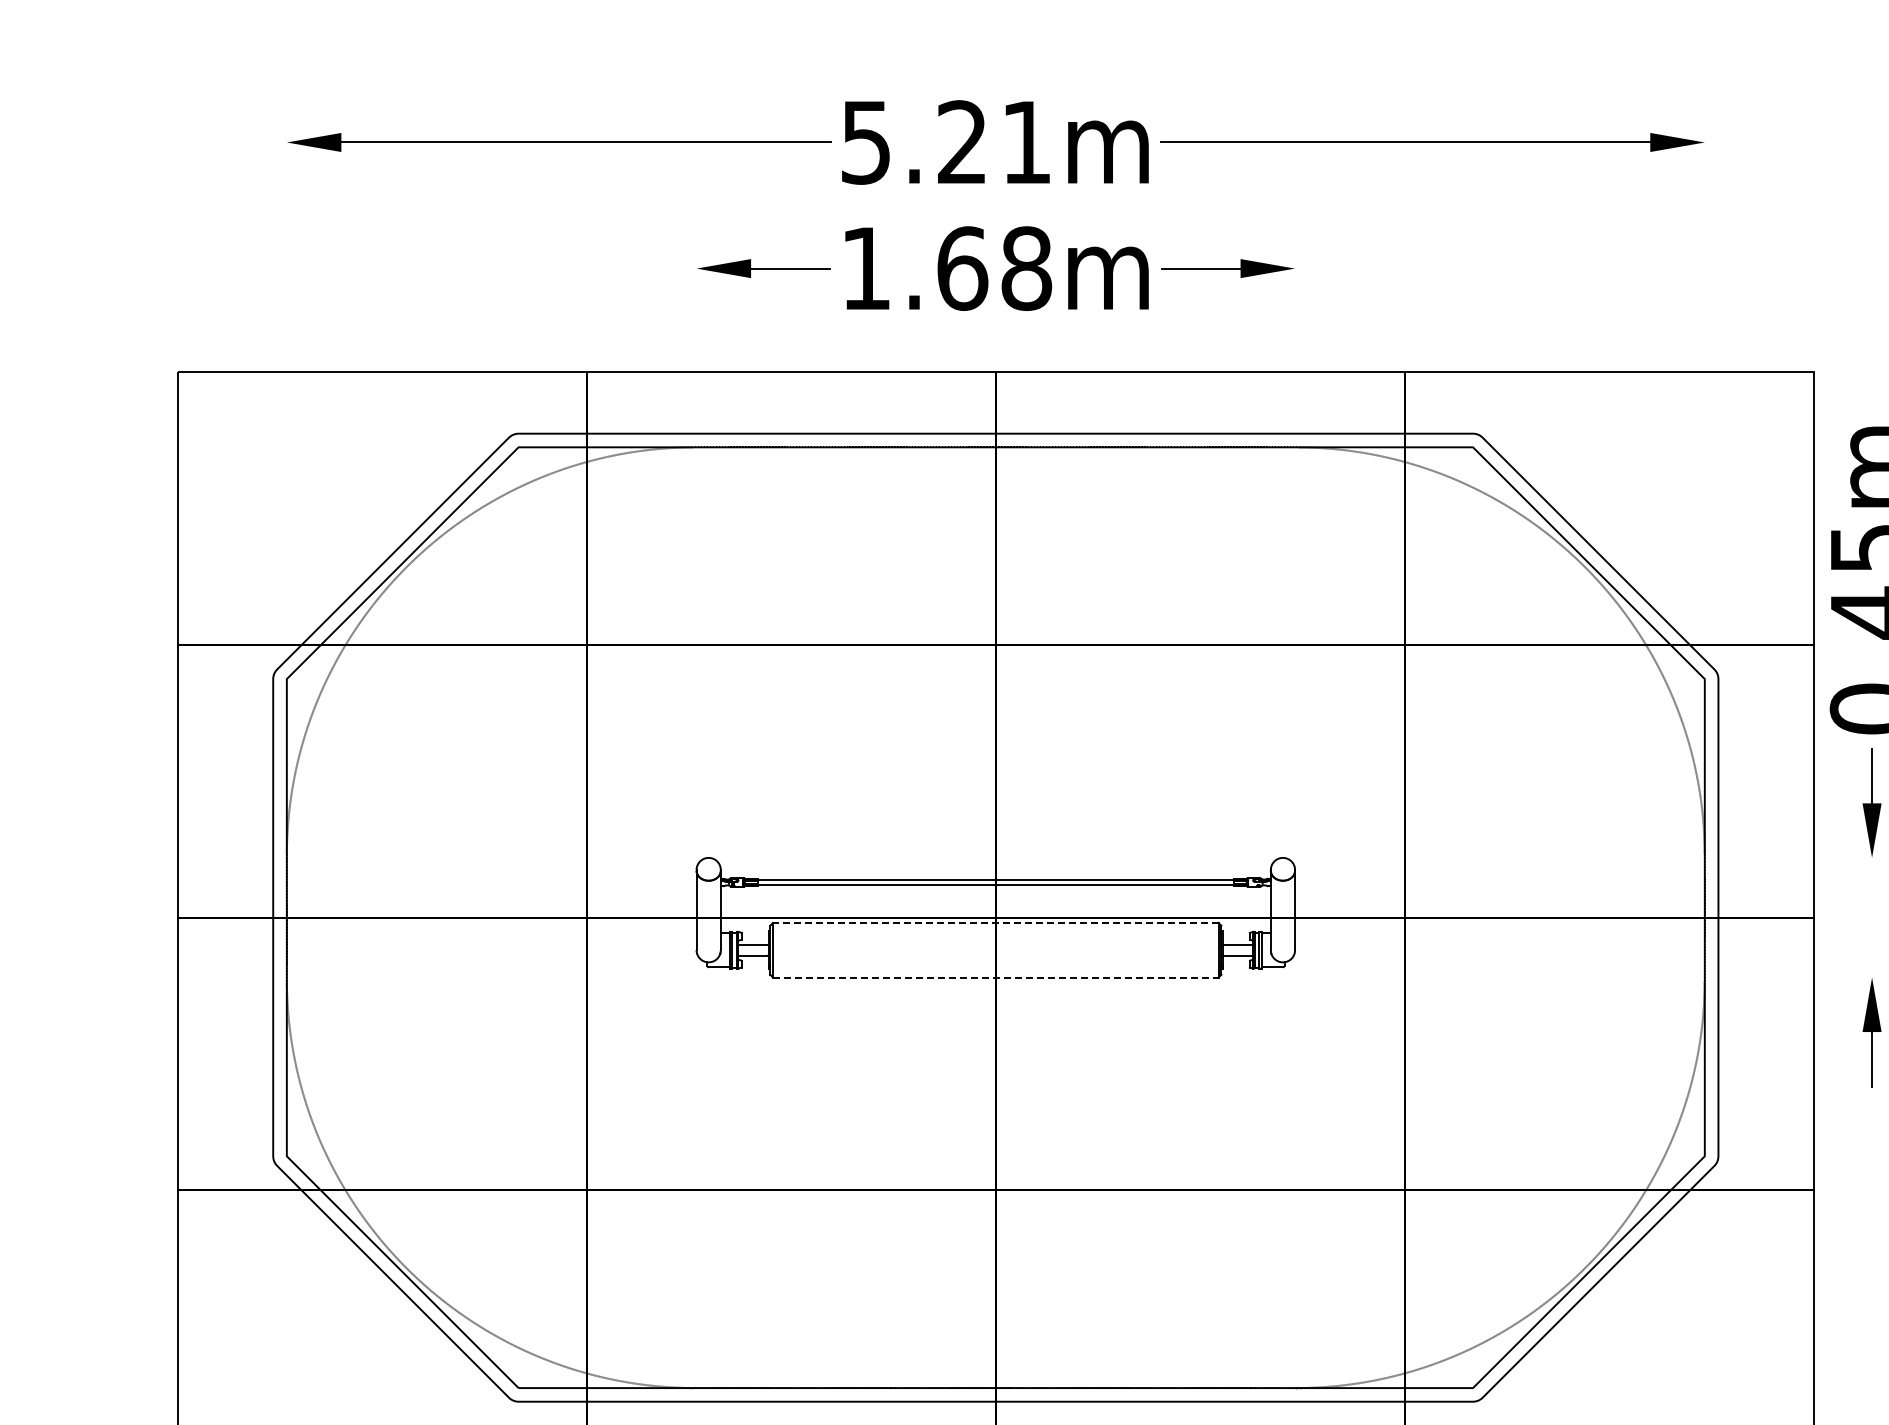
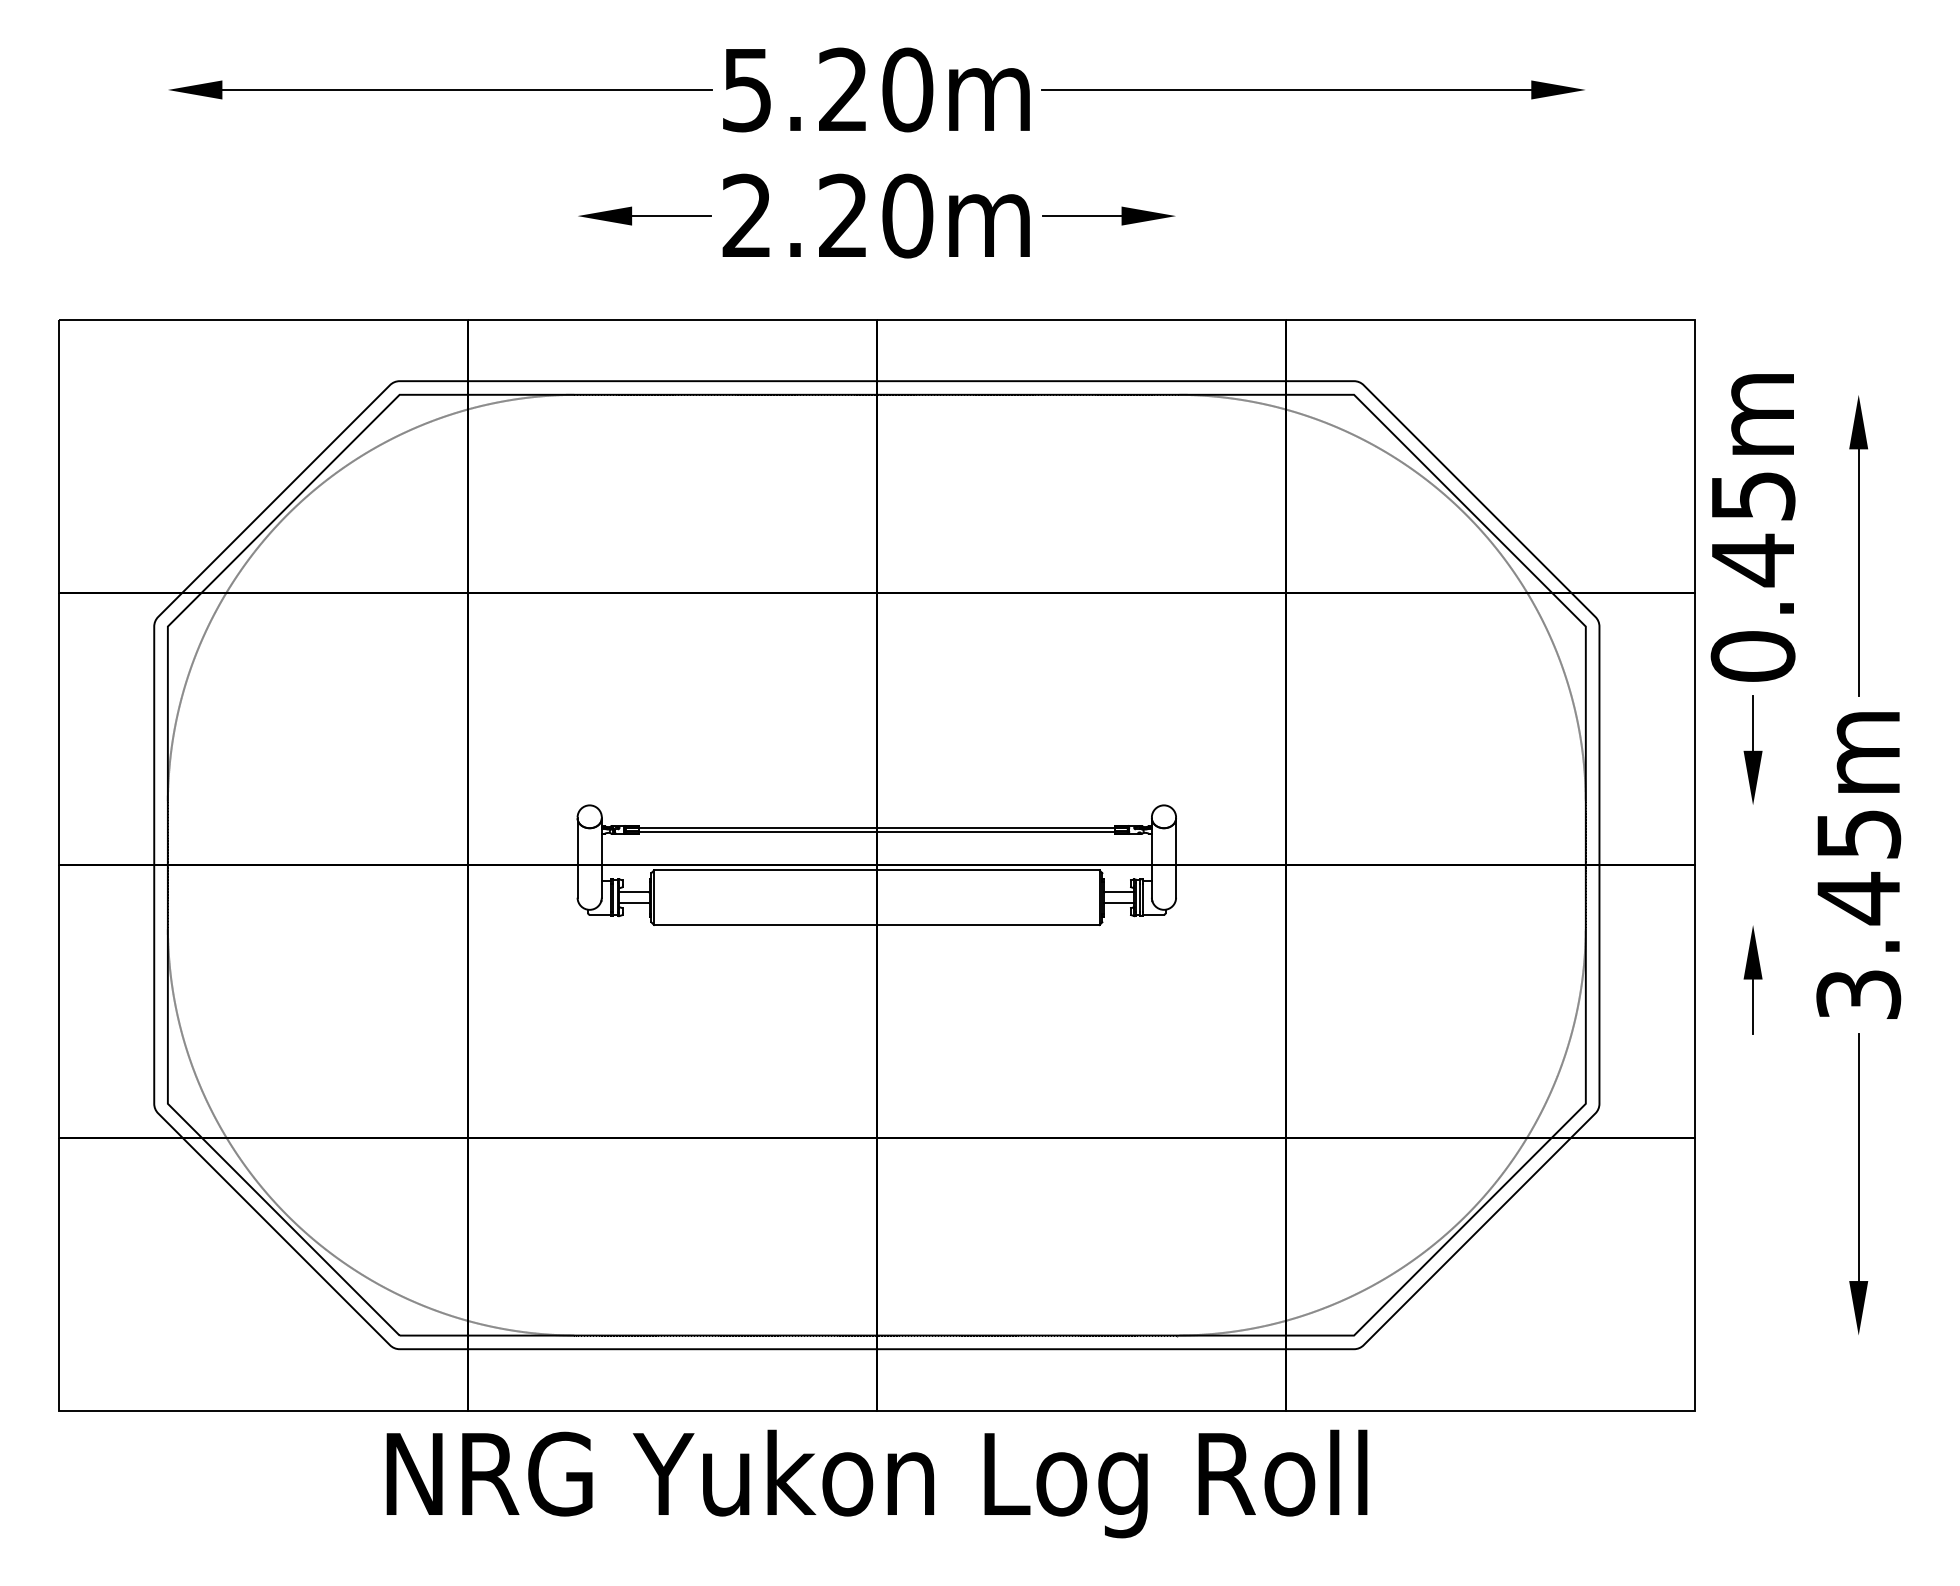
text: (1026, 142) -> (907, 89), 5.21m -> 5.20m
text: (946, 268) -> (827, 215), 1.68m -> 2.20m
line: (995, 923) -> (876, 870), dashed -> solid
line: (995, 978) -> (876, 925), dashed -> solid

